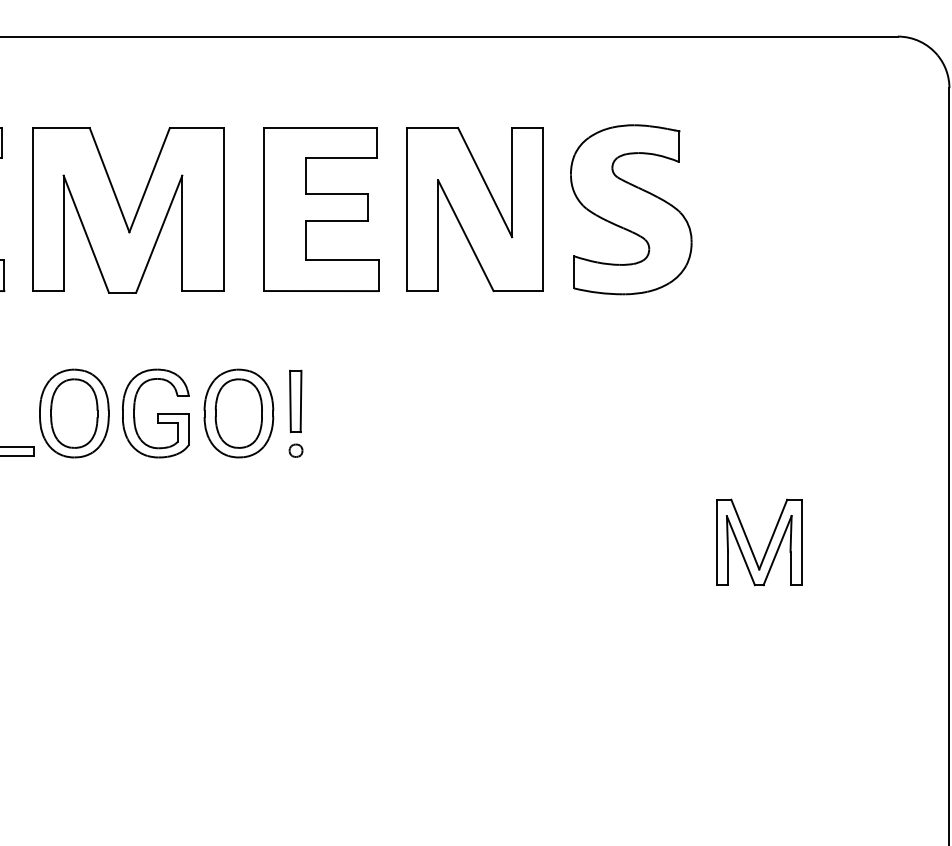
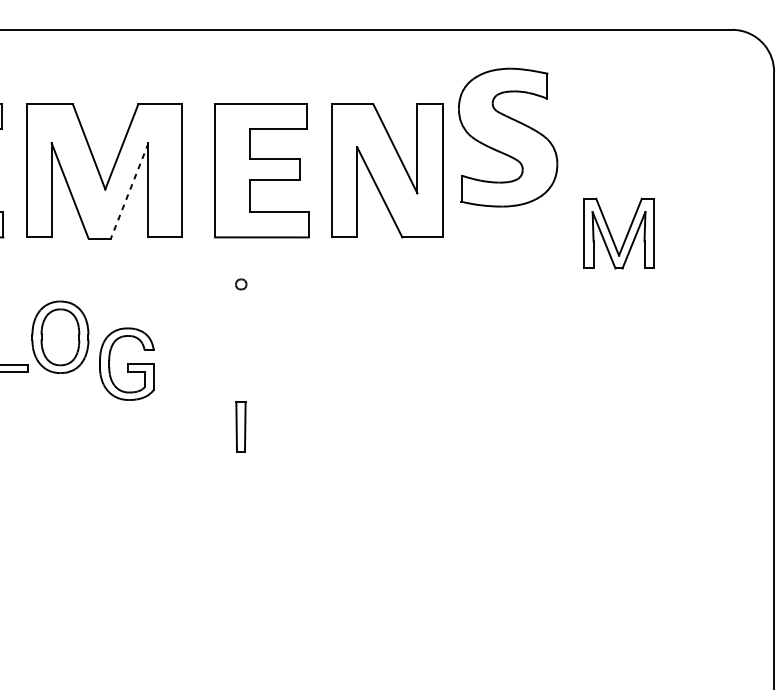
part: (631, 209) -> (508, 137), moved
line: (159, 234) -> (129, 191), solid -> dashed
part: (295, 400) -> (240, 426), moved
part: (155, 413) -> (126, 364), moved
part: (238, 413) -> (194, 337), removed
part: (295, 450) -> (240, 284), moved
part: (767, 545) -> (625, 236), moved

